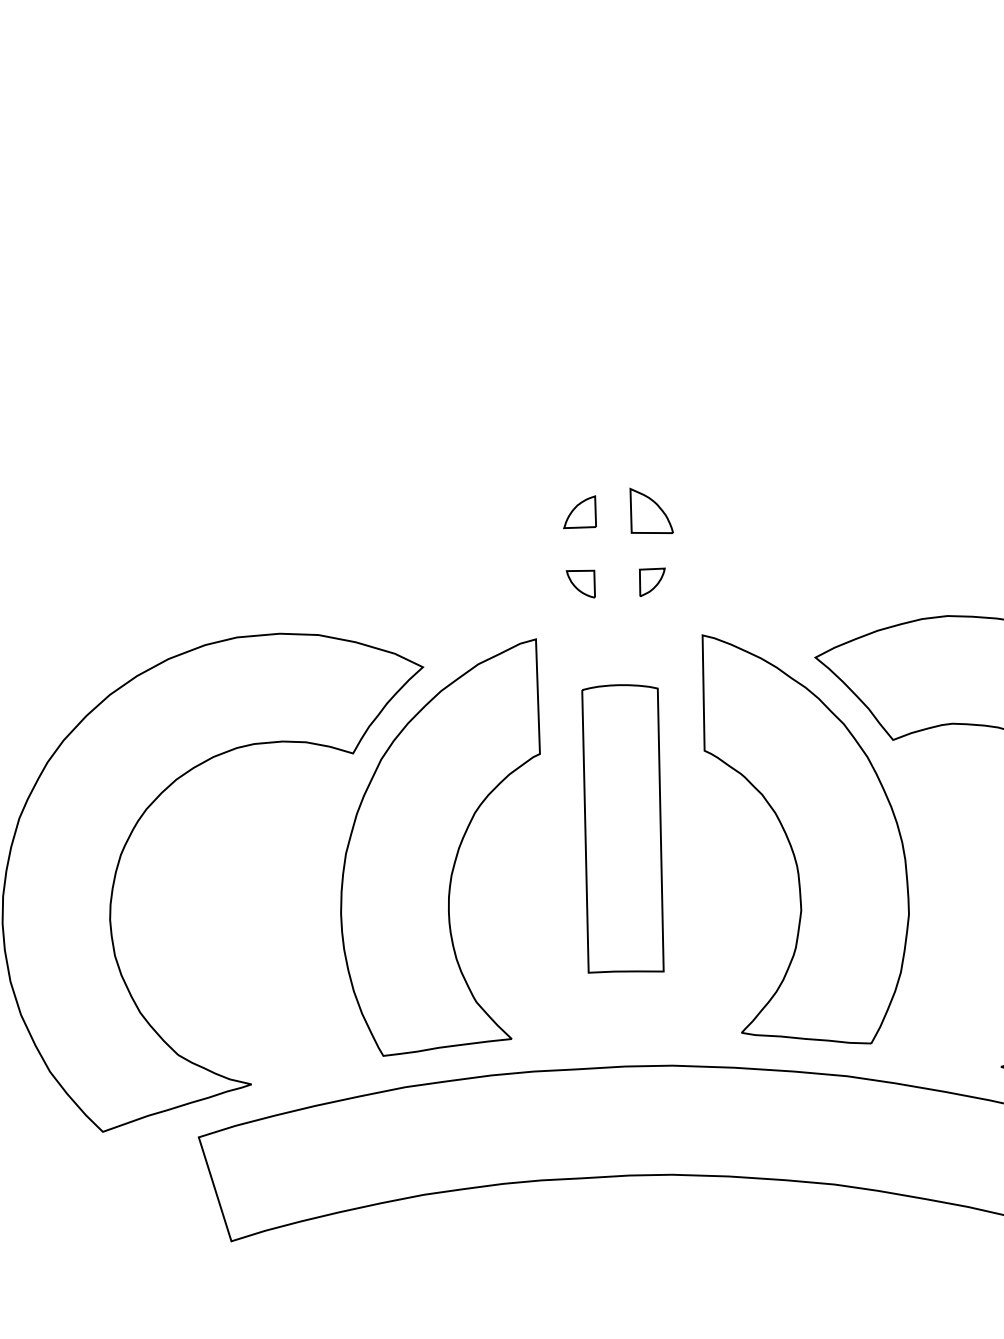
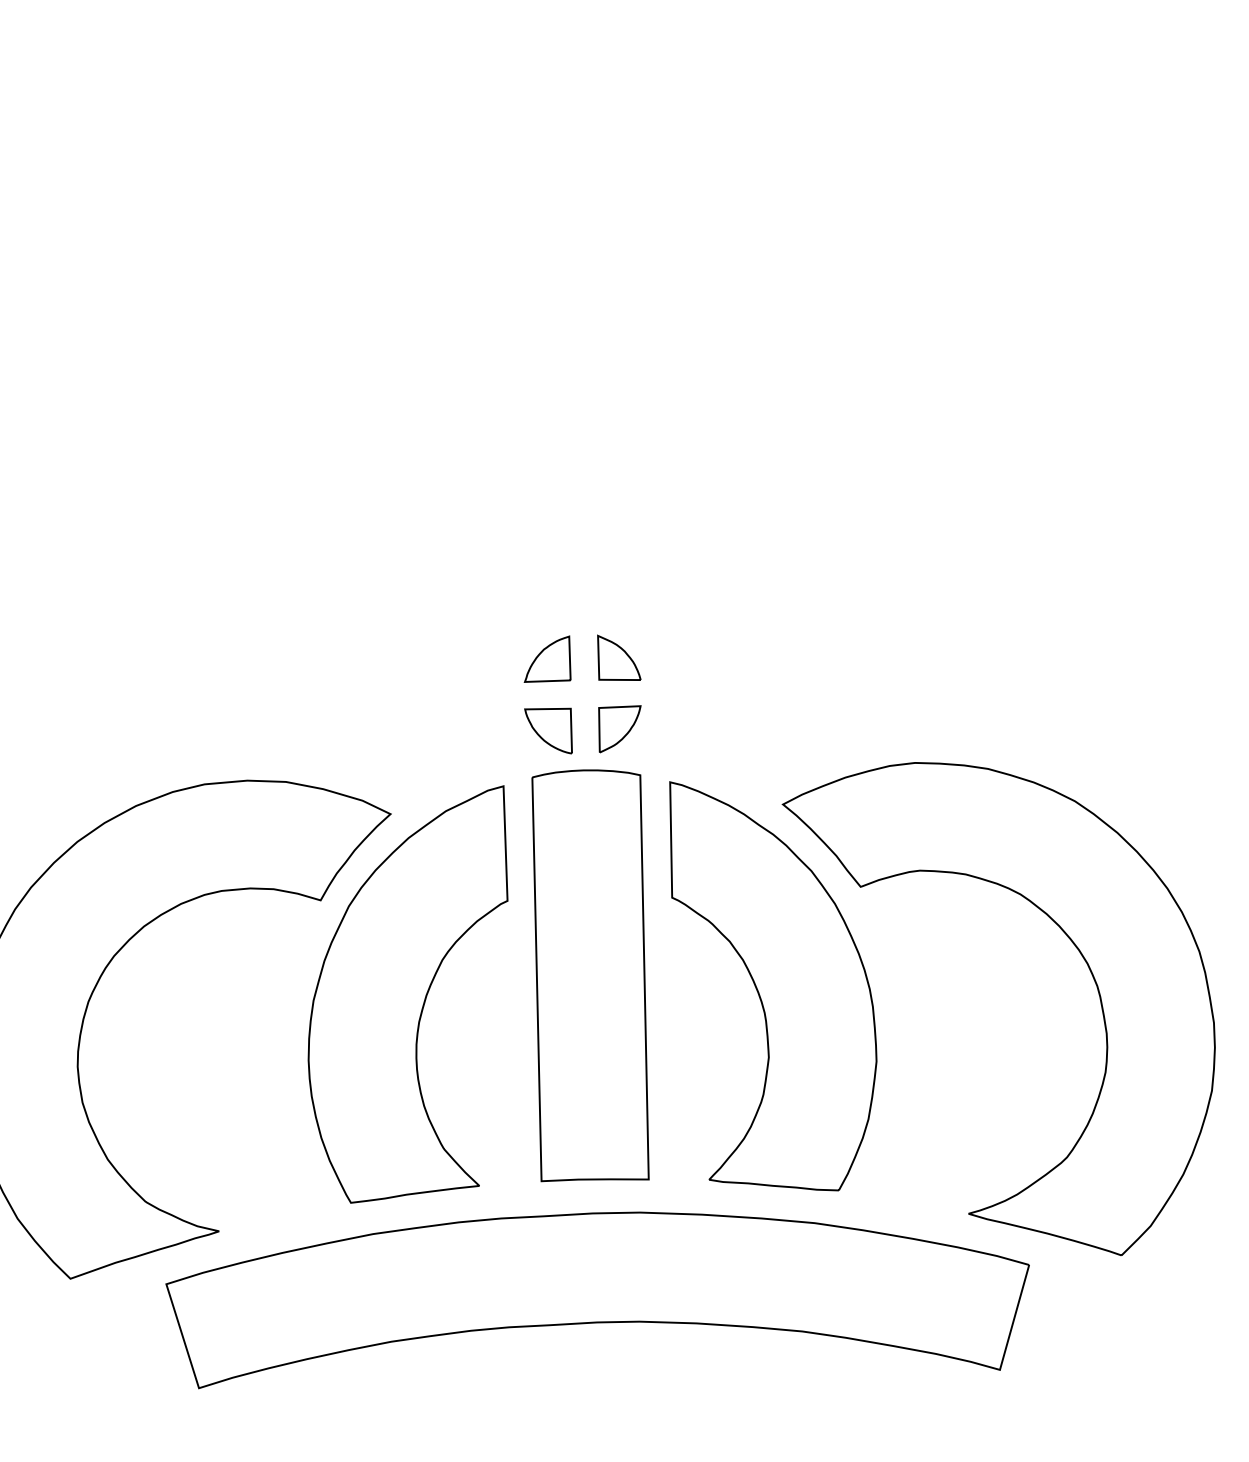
part: (579, 511) -> (547, 658), size x1.43
part: (651, 582) -> (619, 729), size x1.67
part: (580, 583) -> (548, 730), size x1.67
part: (622, 828) -> (590, 975), size x1.43

